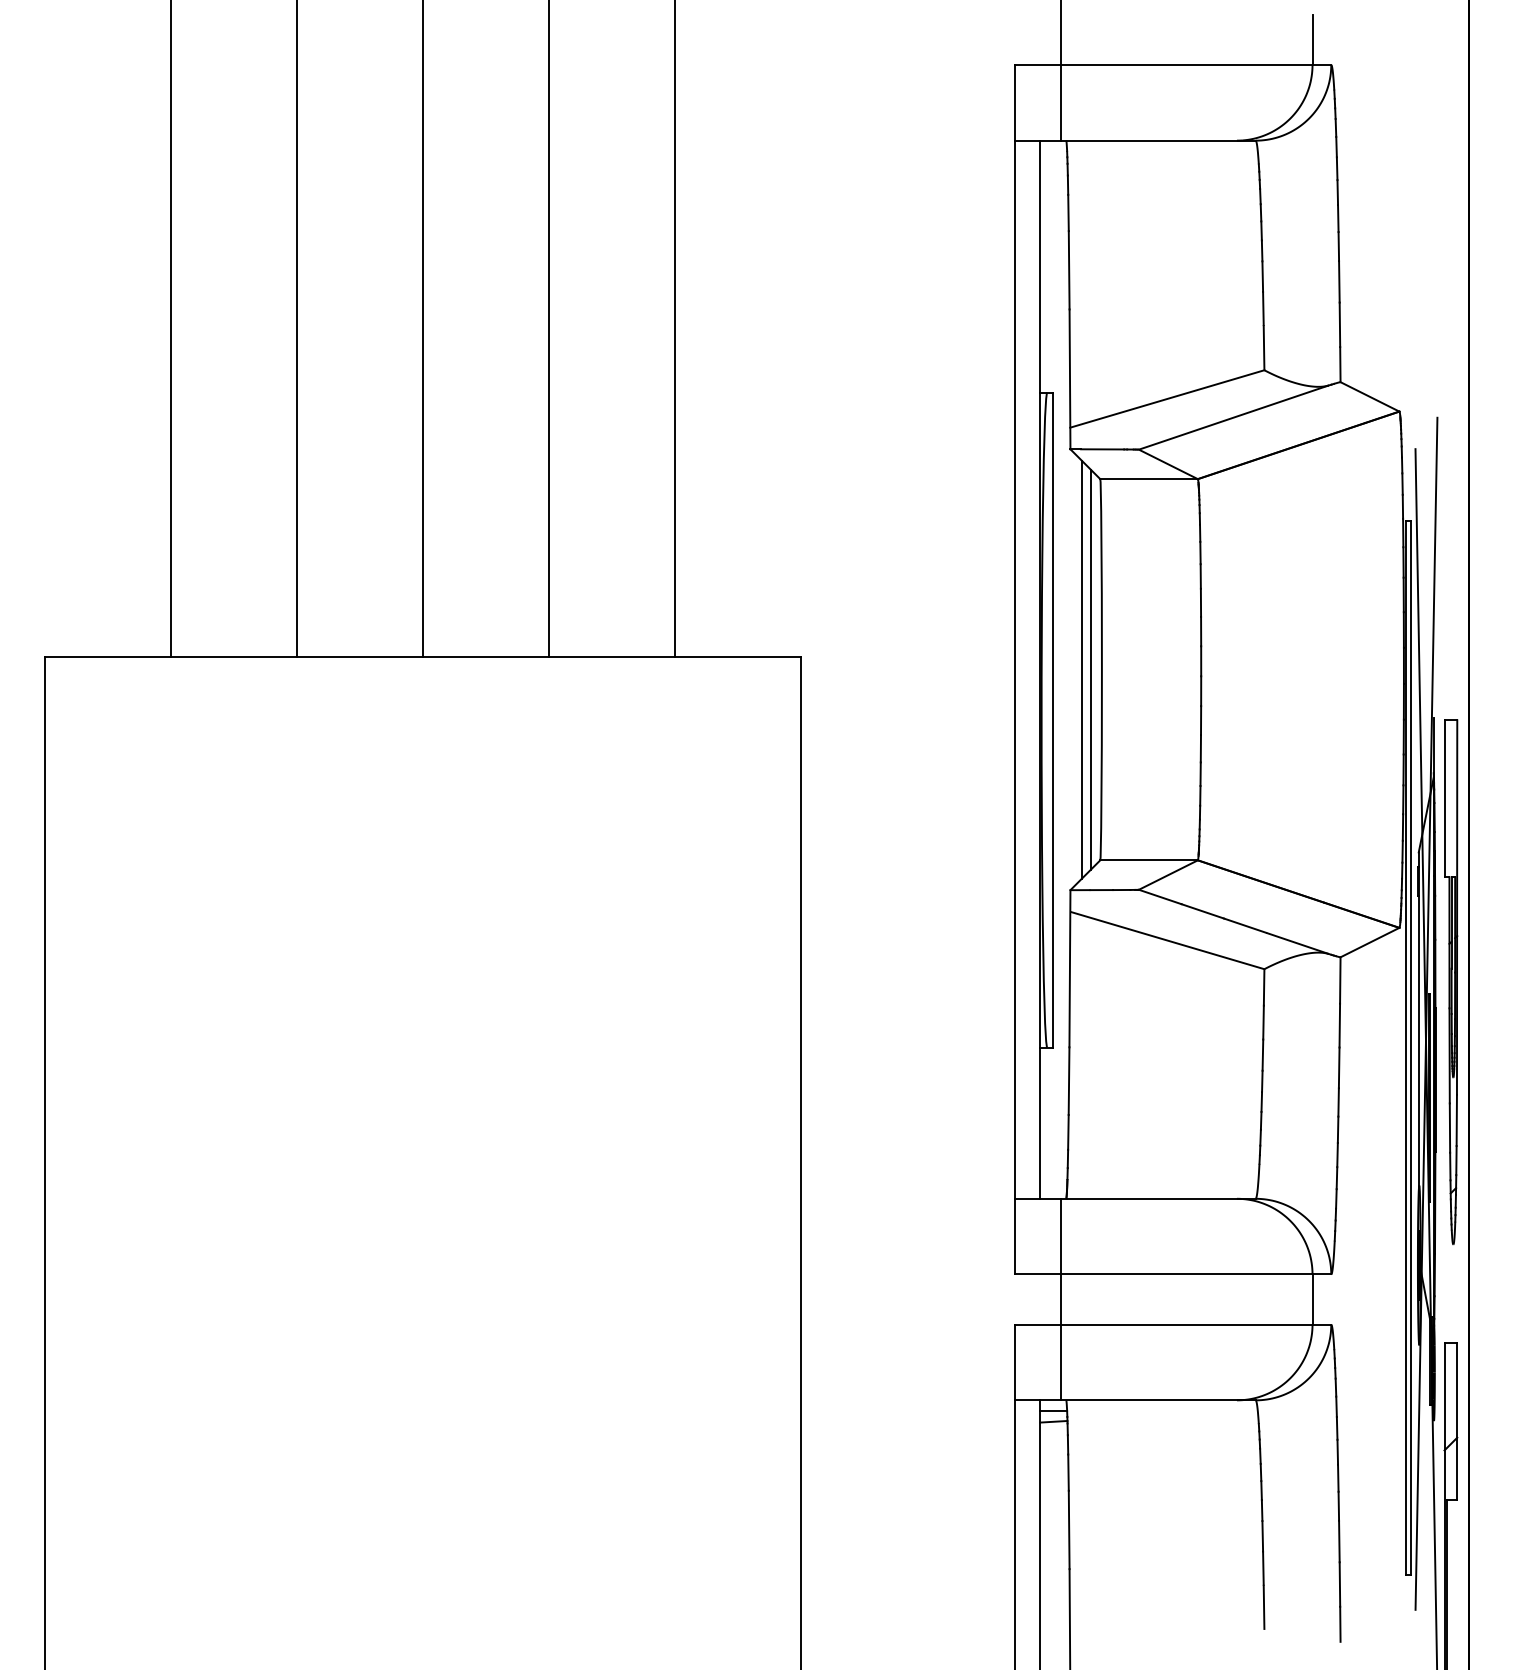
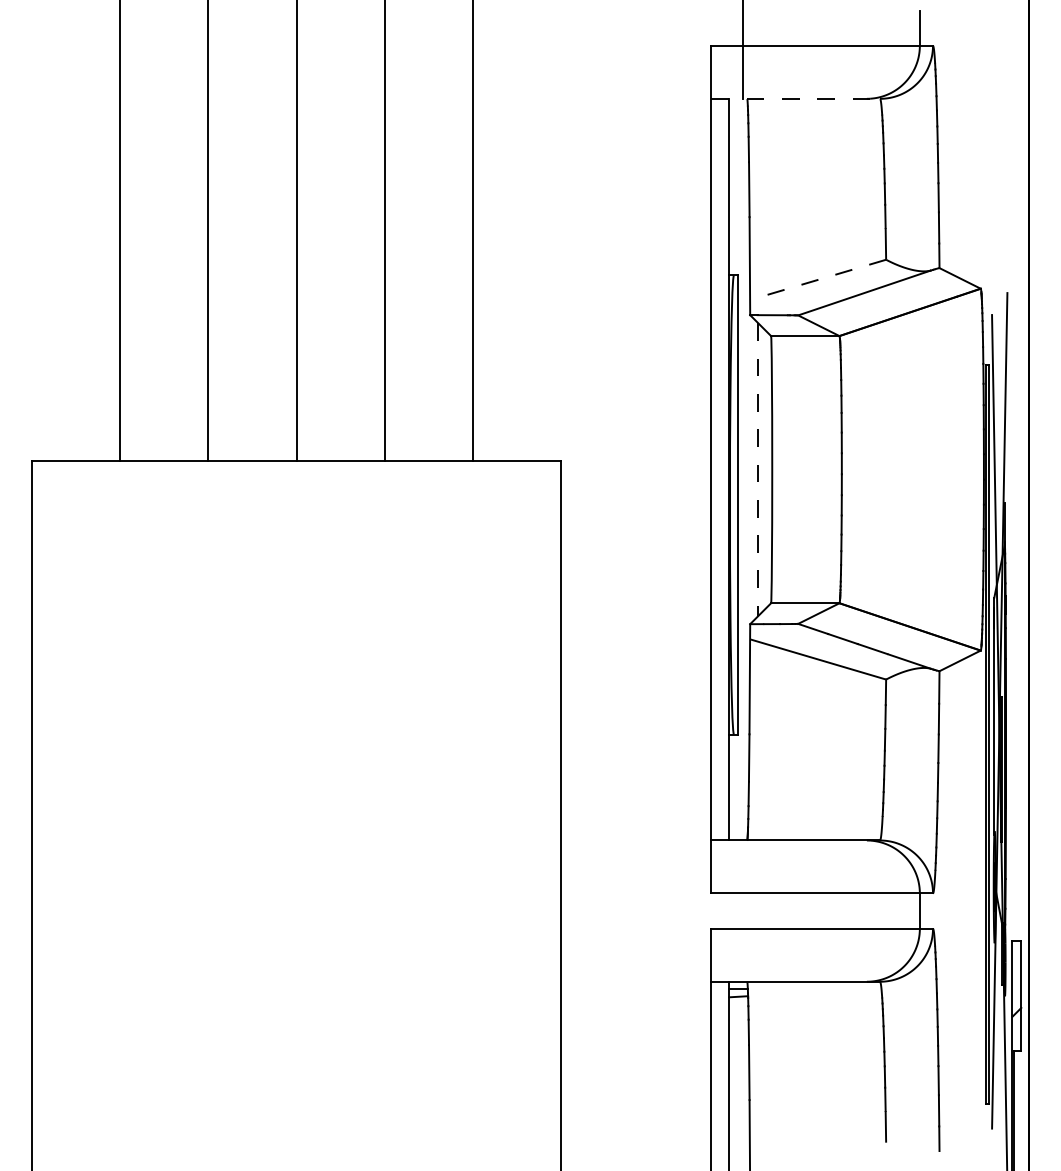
line: (1135, 140) -> (795, 98), solid -> dashed
line: (1166, 399) -> (817, 280), solid -> dashed
line: (1082, 669) -> (758, 469), solid -> dashed
line: (1090, 669) -> (764, 469), removed
part: (1451, 982) -> (1017, 688), removed
line: (1060, 1299) -> (743, 911), removed

